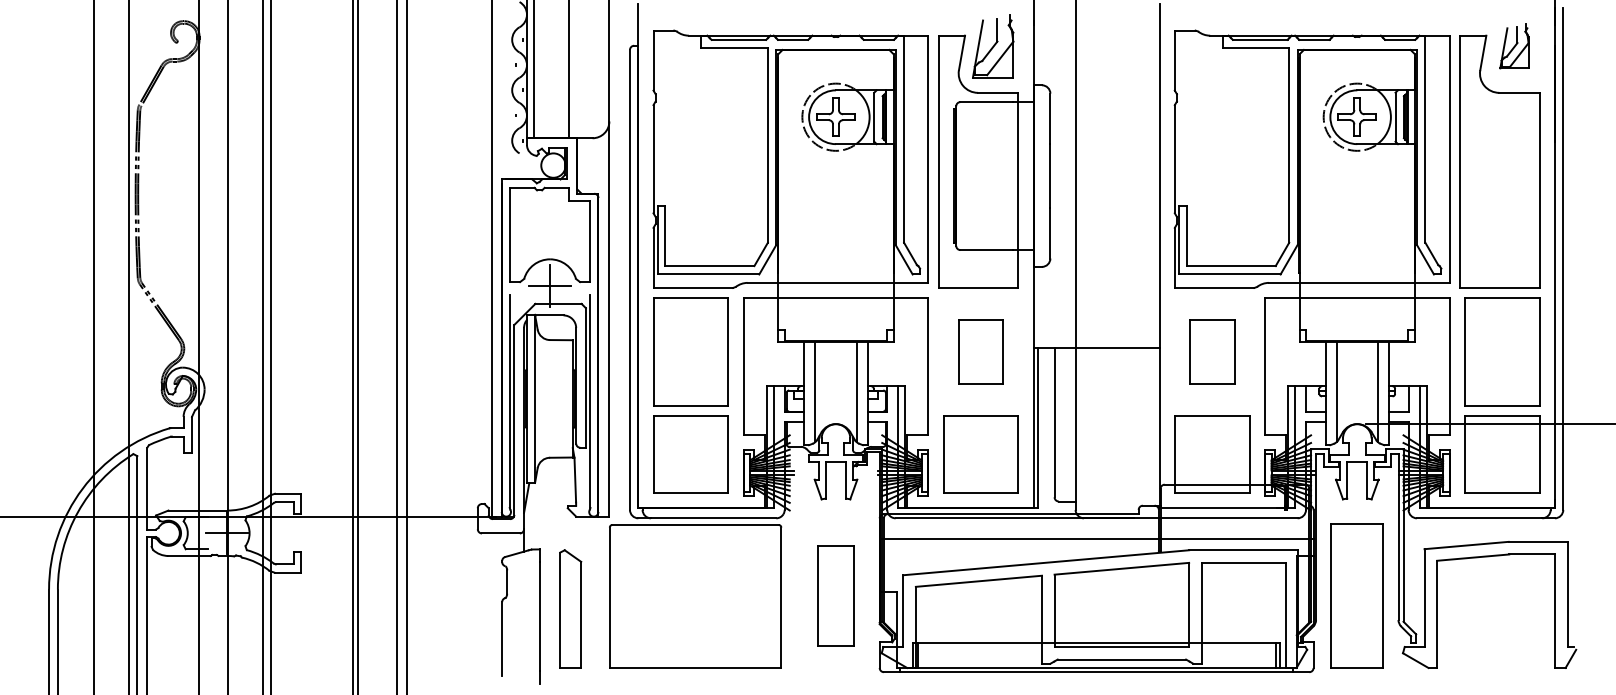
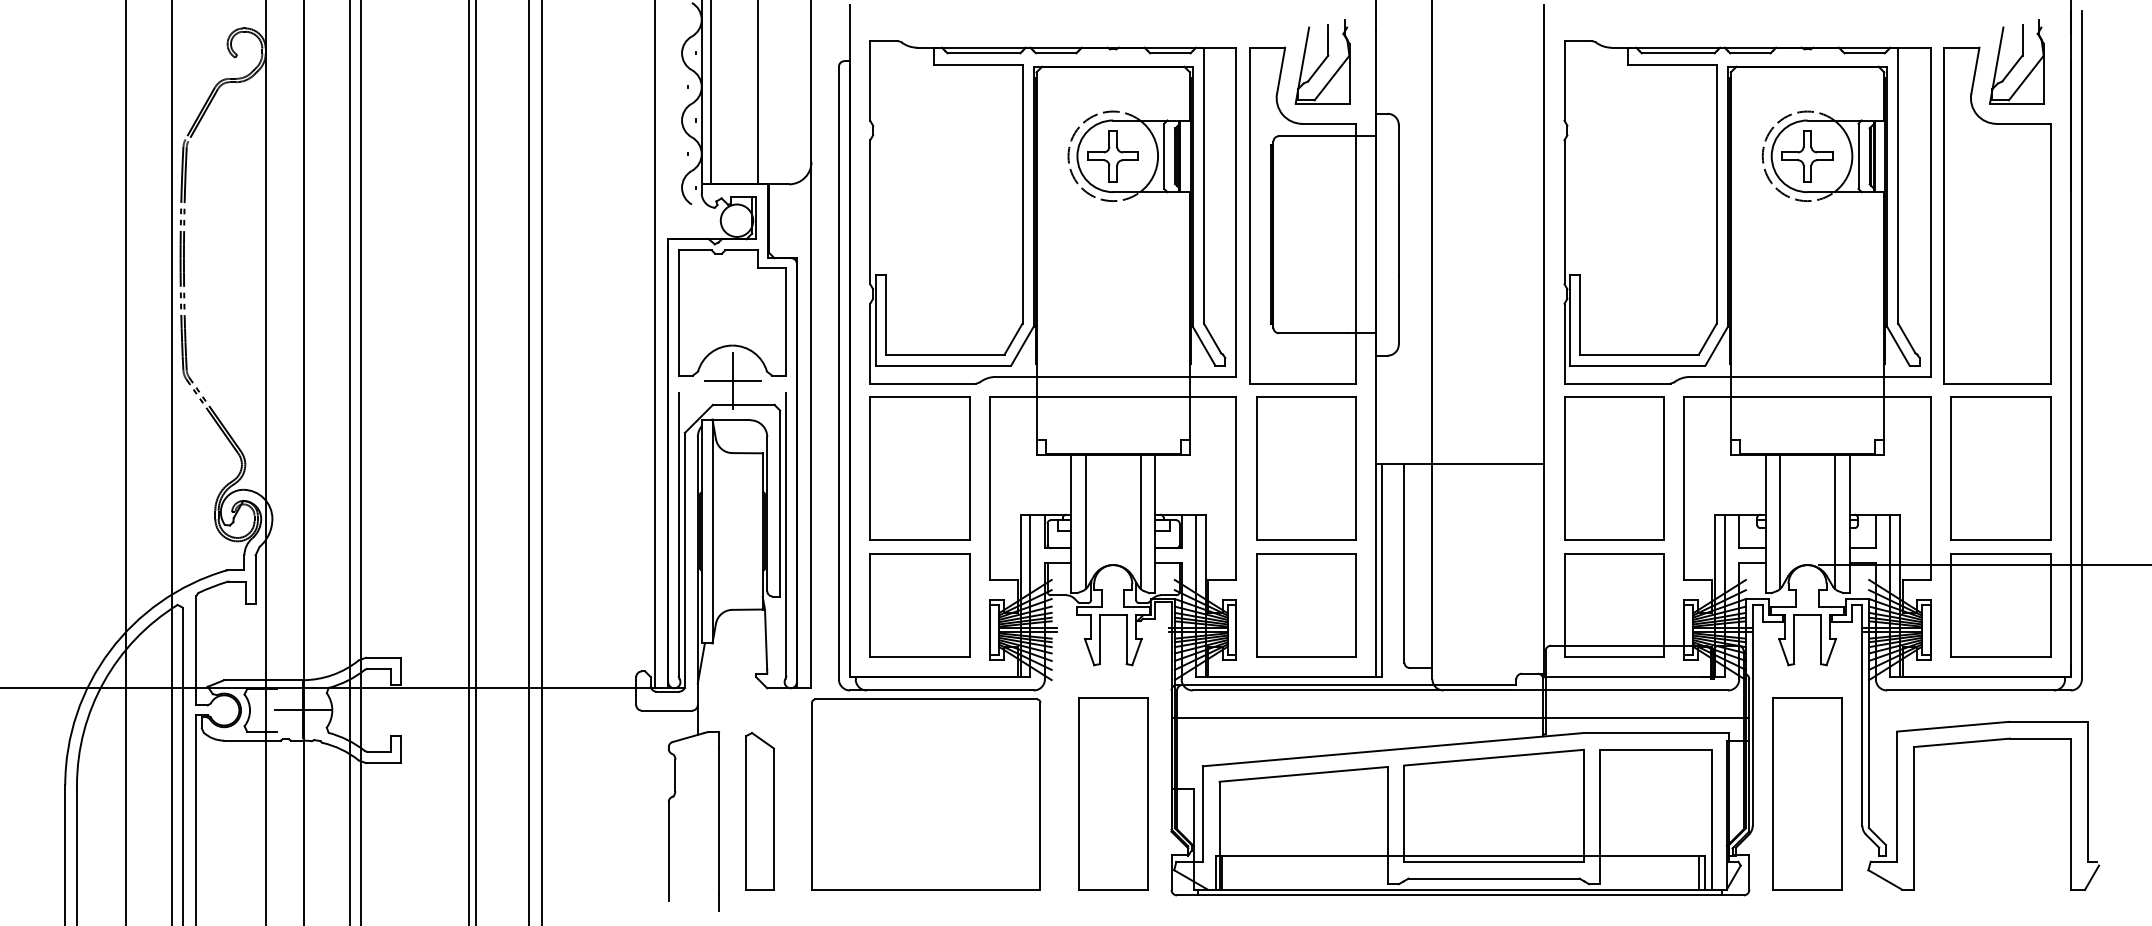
part: (1514, 46) -> (2016, 62), size x1.43
part: (980, 351) -> (1305, 468), size x1.67
part: (1212, 351) -> (1614, 468), size x1.67
part: (835, 595) -> (1112, 793), size x1.43

